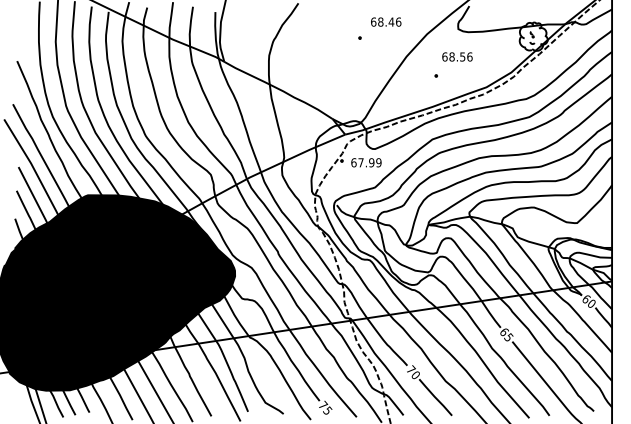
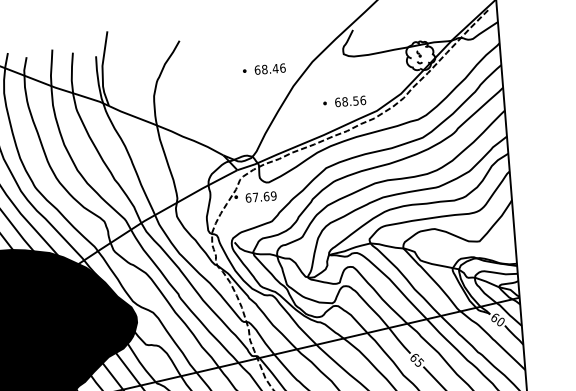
text: (386, 21) -> (270, 68), moved
text: (457, 56) -> (350, 100), moved
text: (371, 162) -> (266, 196), 67.99 -> 67.69

